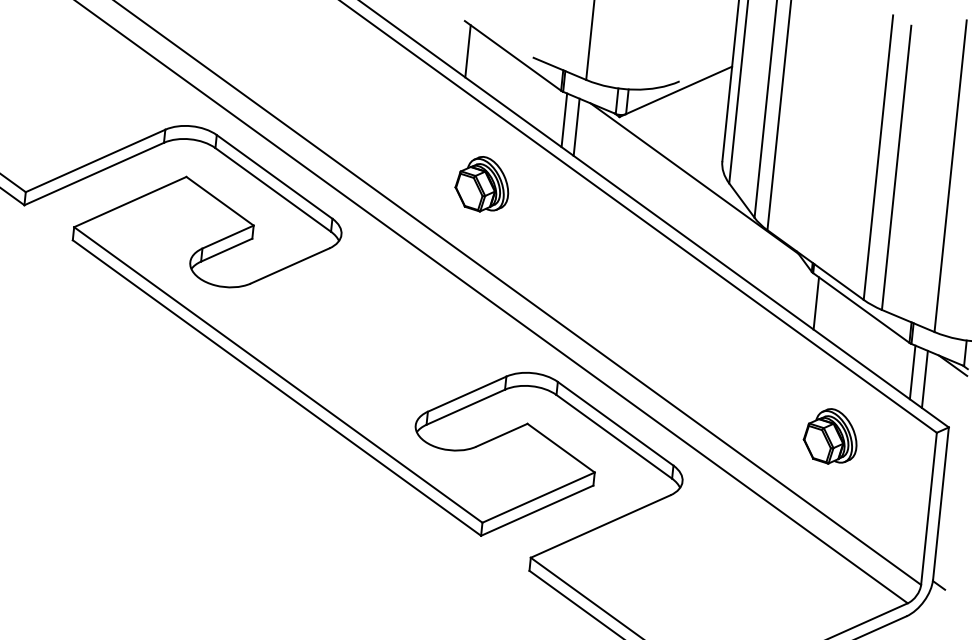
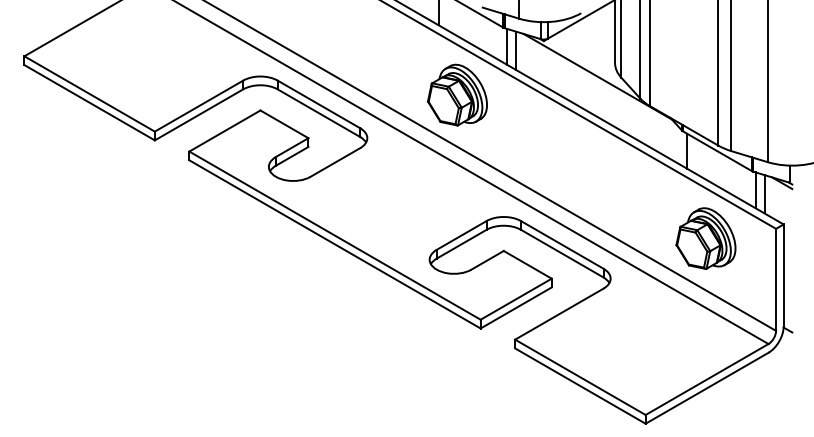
part: (482, 183) -> (457, 94), size x1.67
part: (830, 436) -> (705, 238), size x1.67

